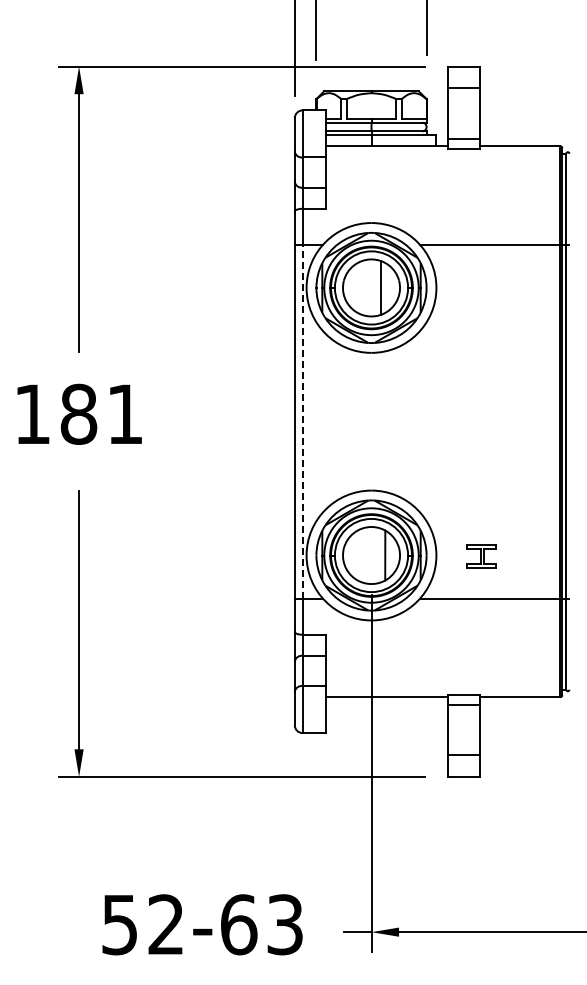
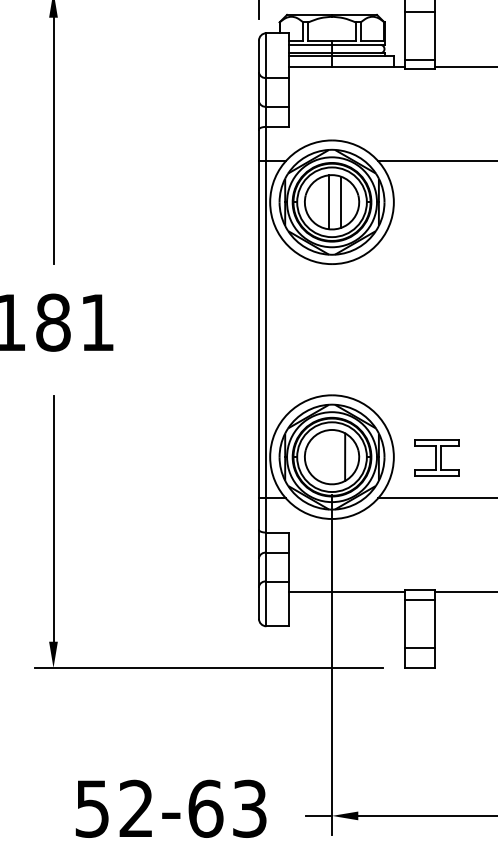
line: (368, 287) -> (329, 201), added
line: (302, 421) -> (266, 329), dashed -> solid
part: (481, 556) -> (436, 458), size x1.67

